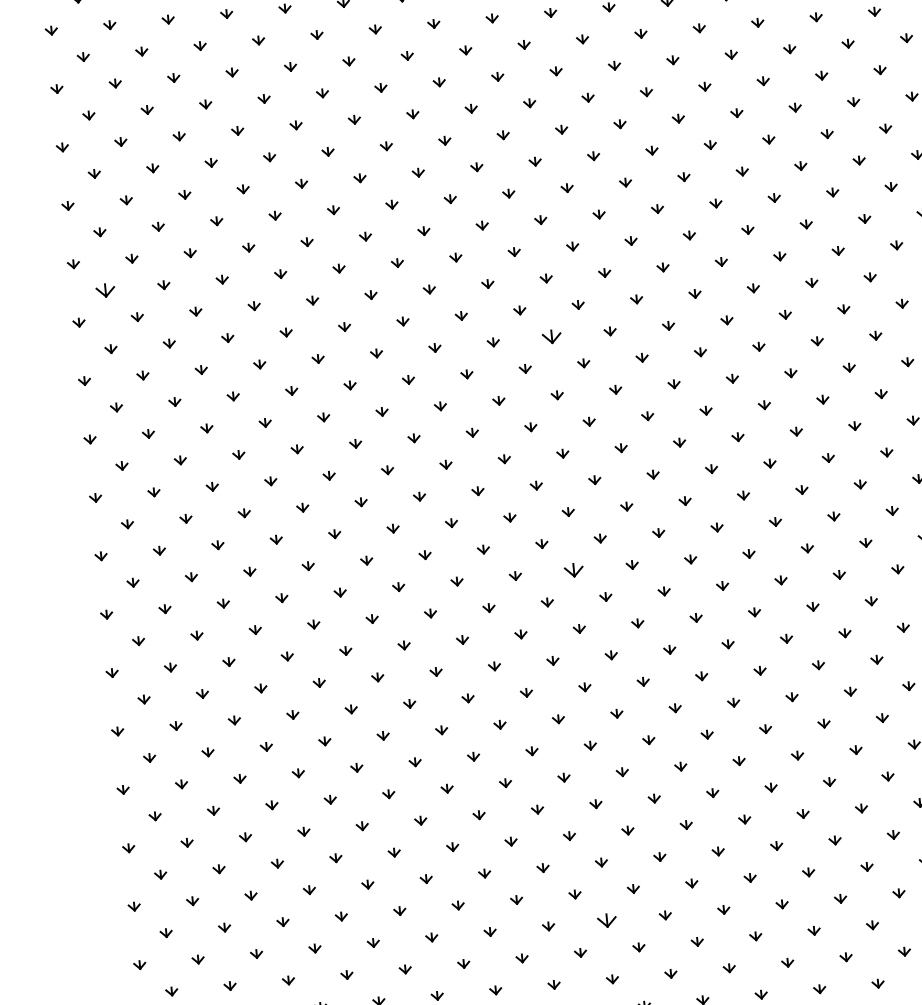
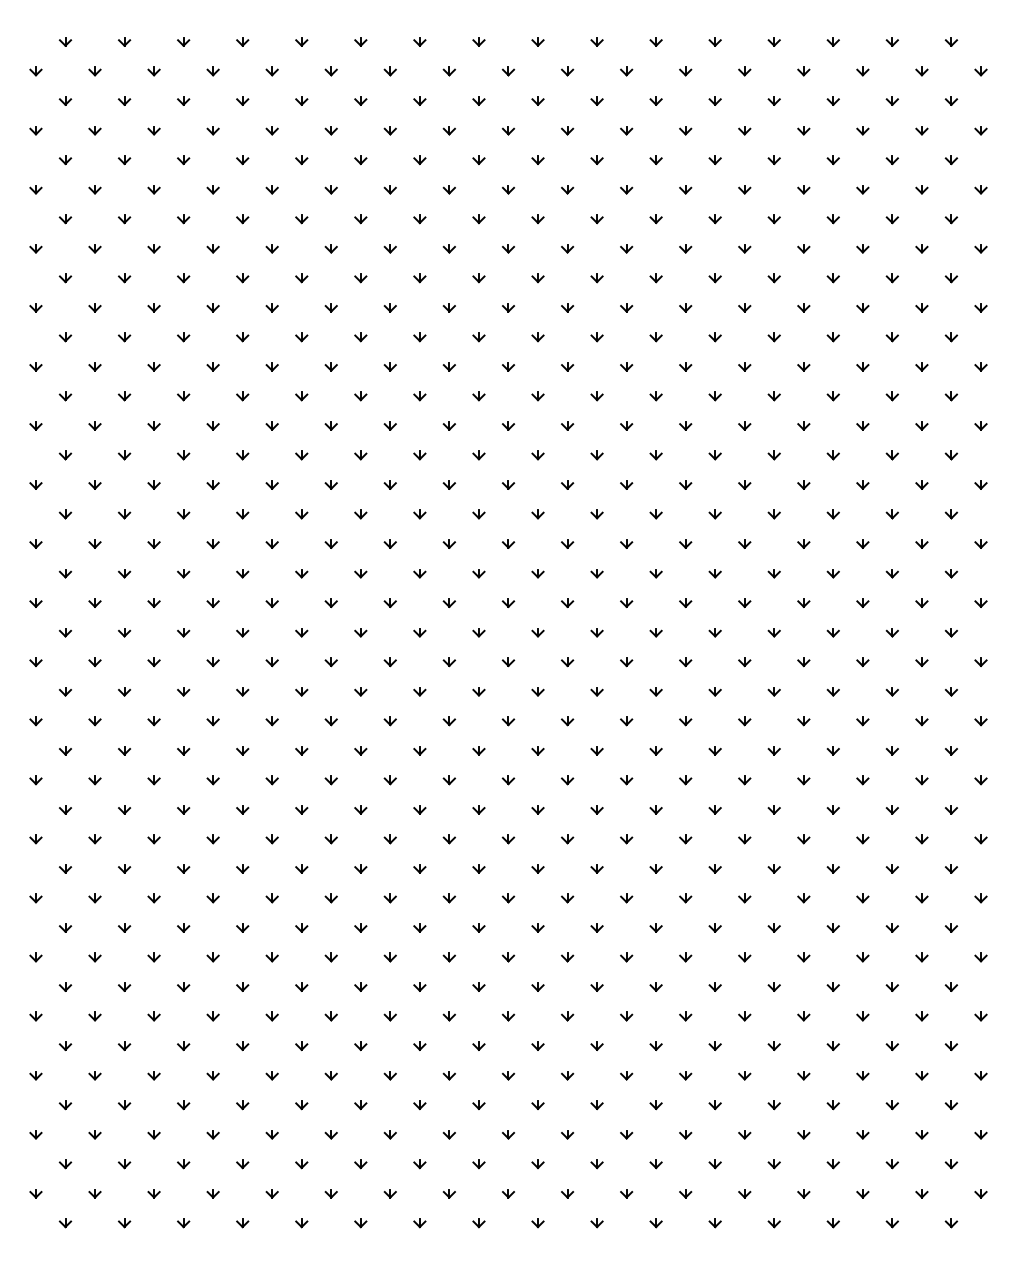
part: (105, 290) -> (65, 396), size x0.62
part: (551, 336) -> (508, 484), size x0.62
part: (574, 570) -> (508, 721), size x0.62
part: (607, 920) -> (508, 1075), size x0.62

